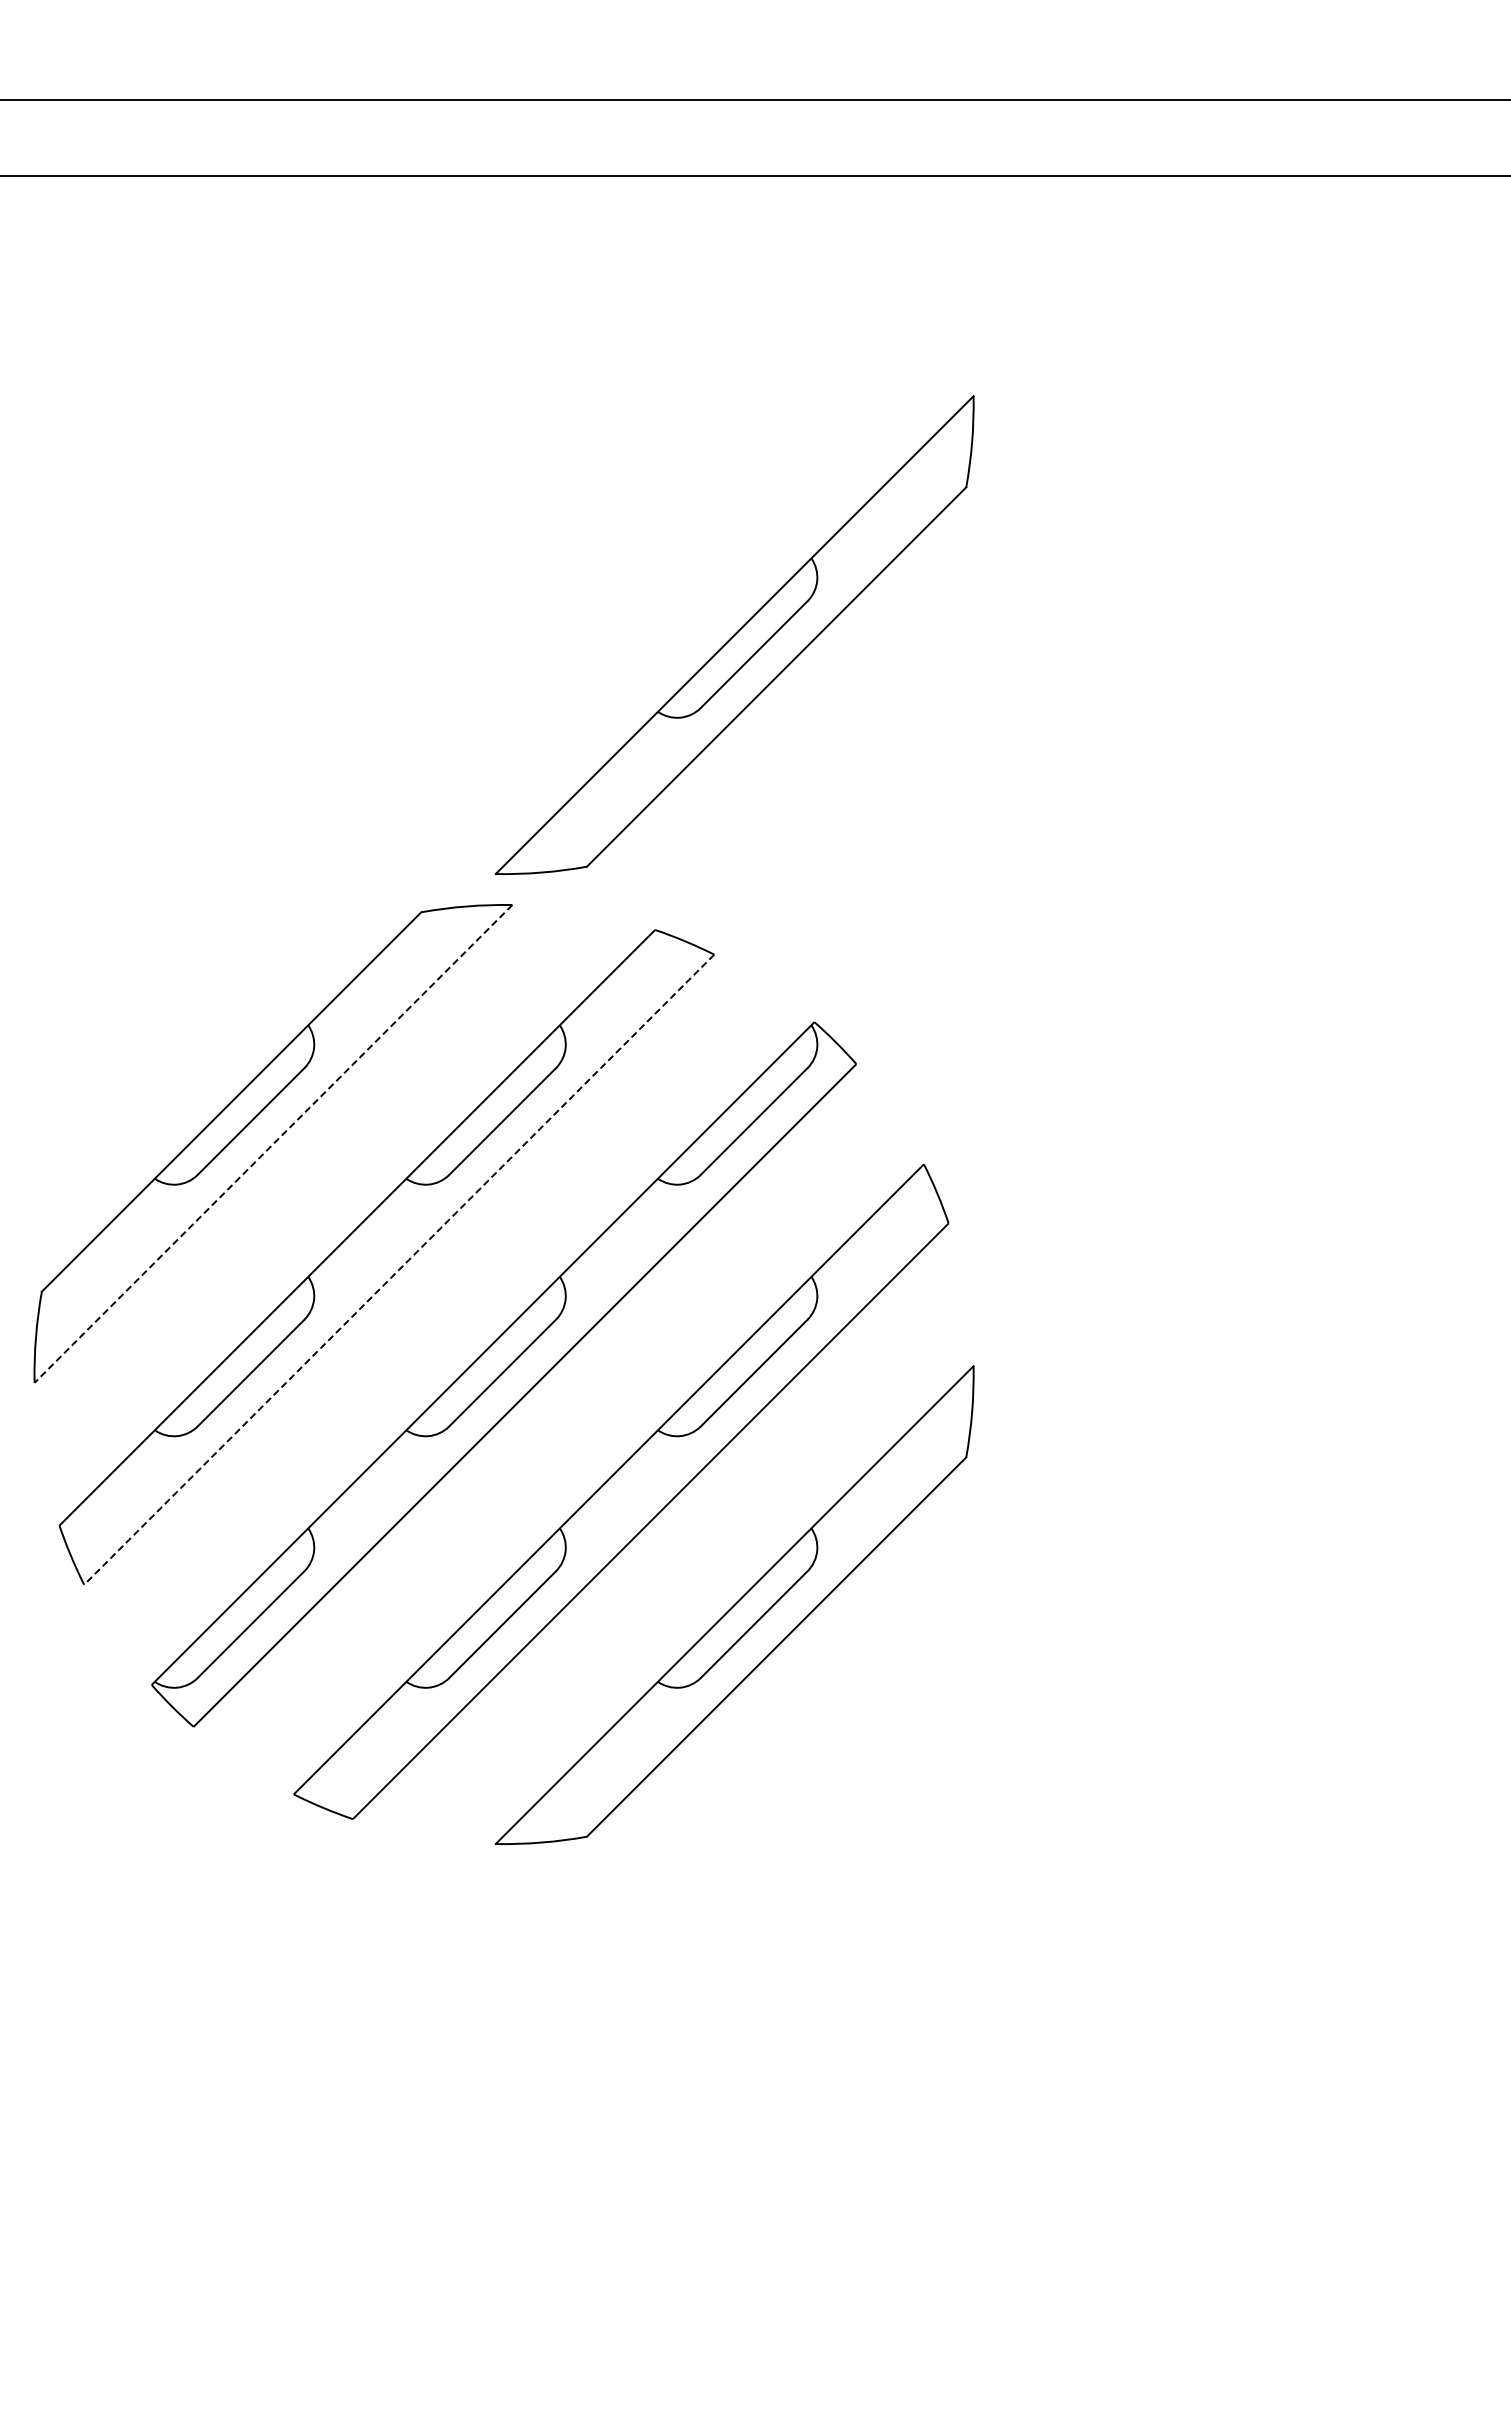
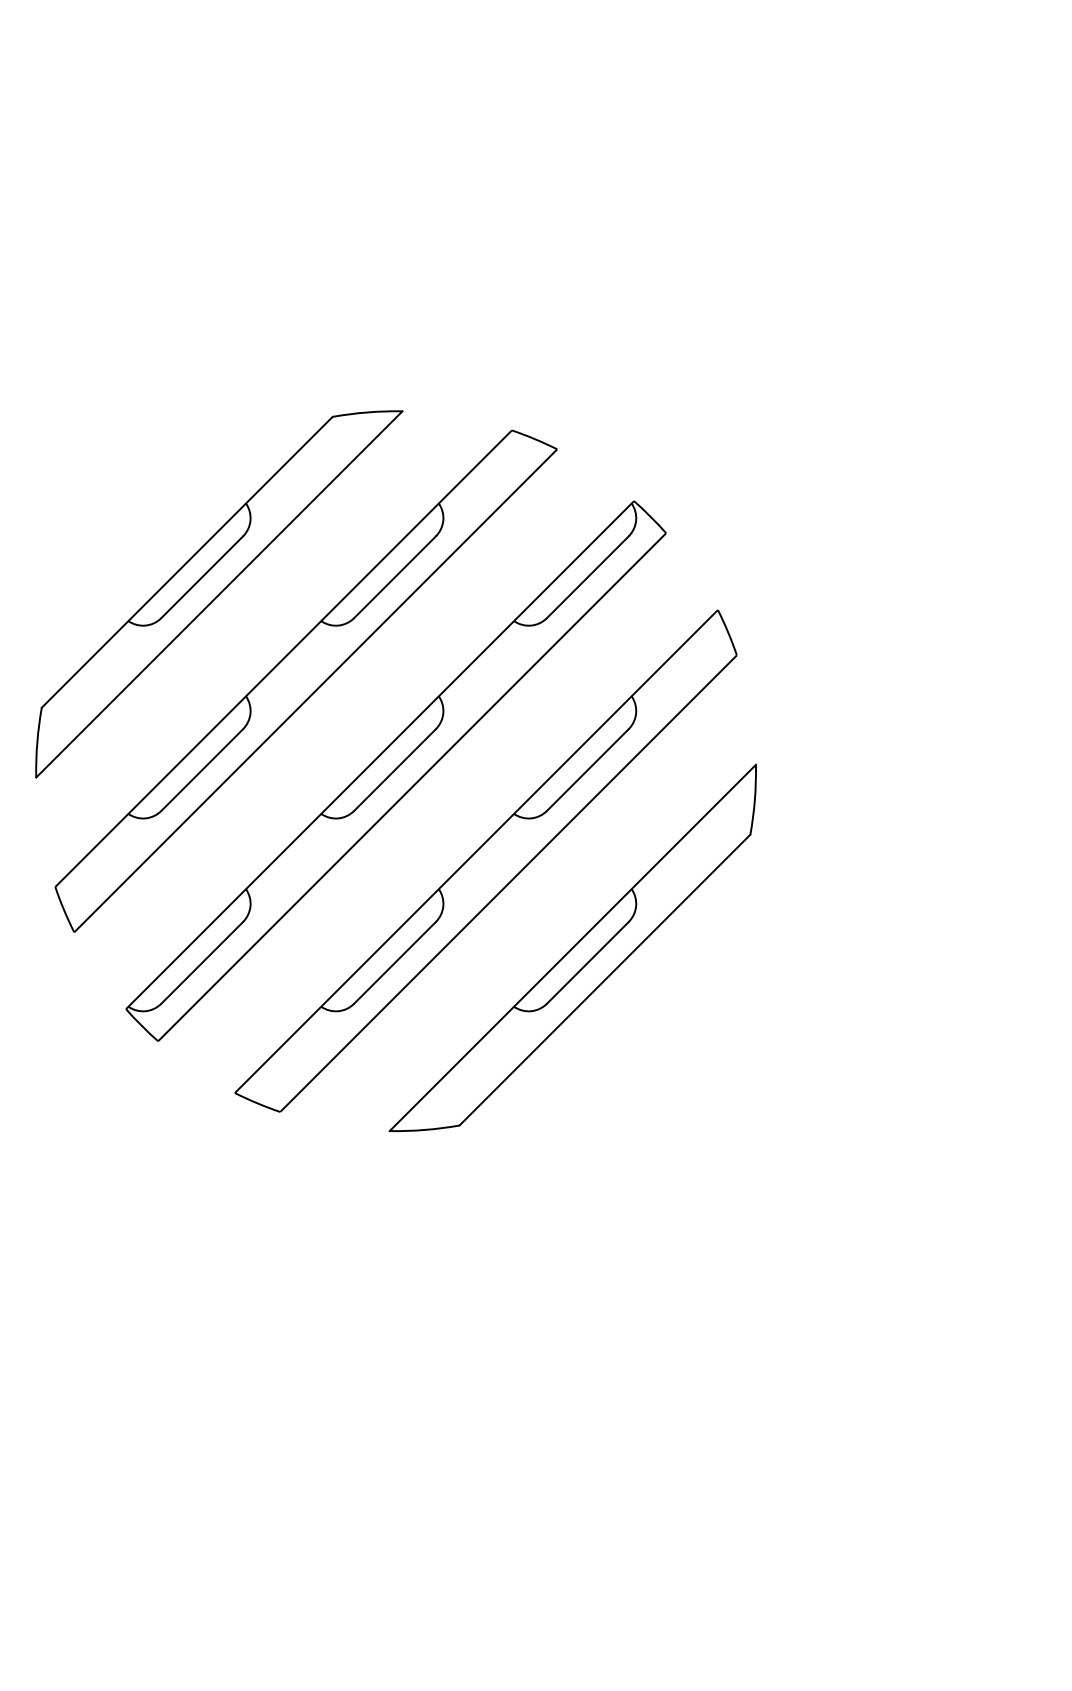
part: (734, 635) -> (572, 204), removed
line: (273, 1143) -> (219, 594), dashed -> solid
line: (399, 1269) -> (315, 690), dashed -> solid

